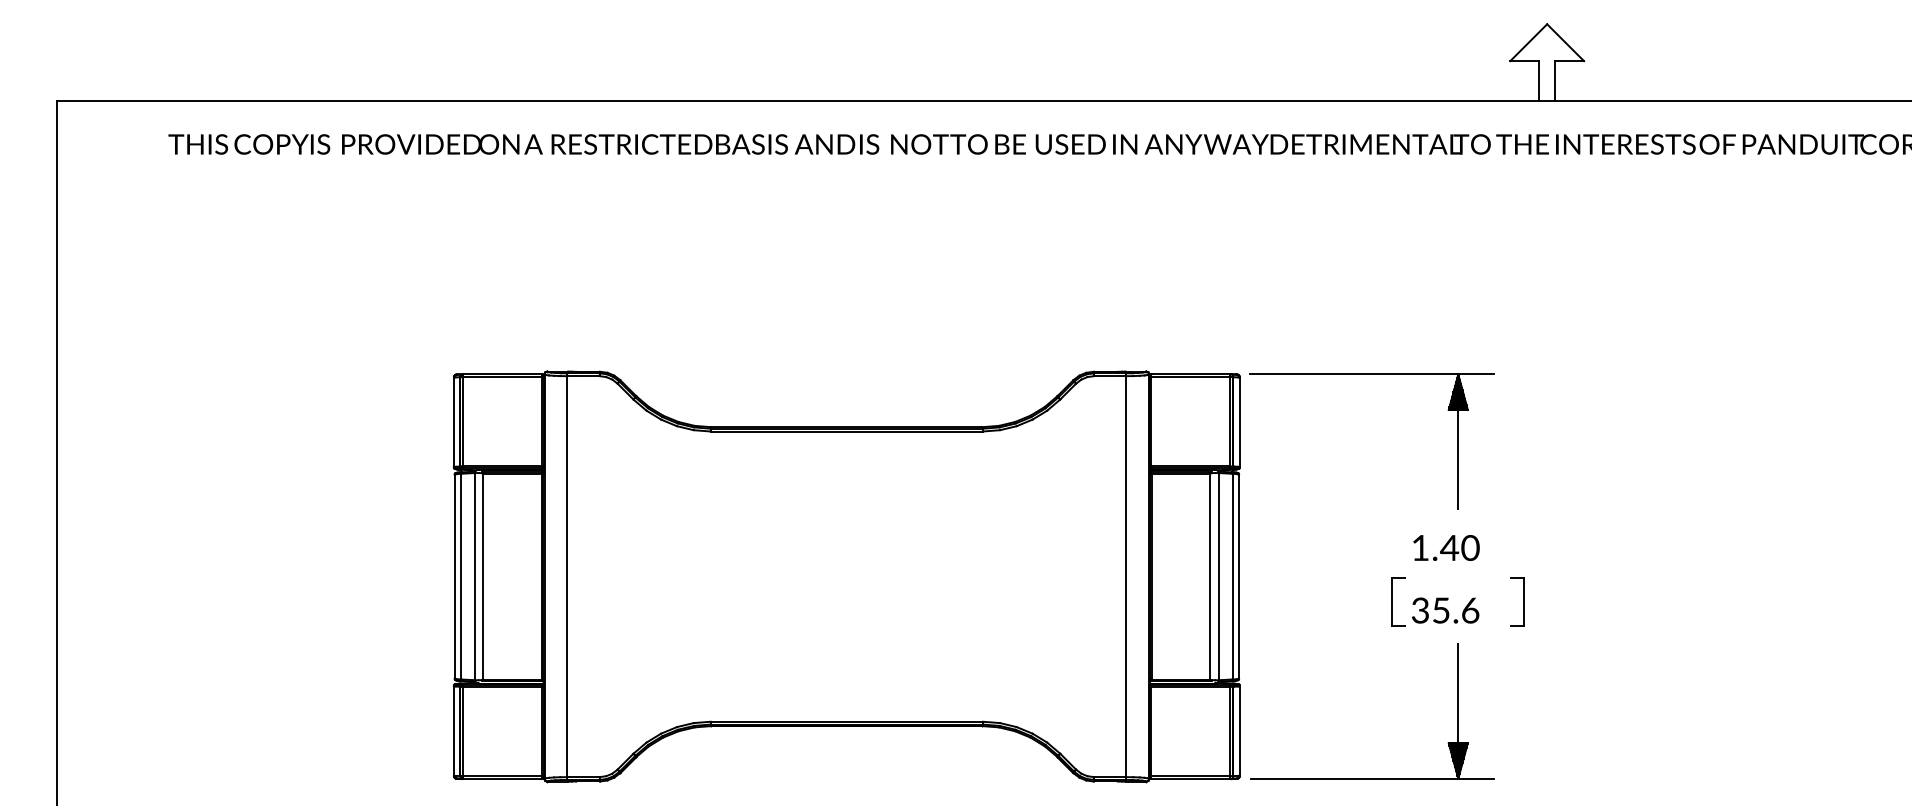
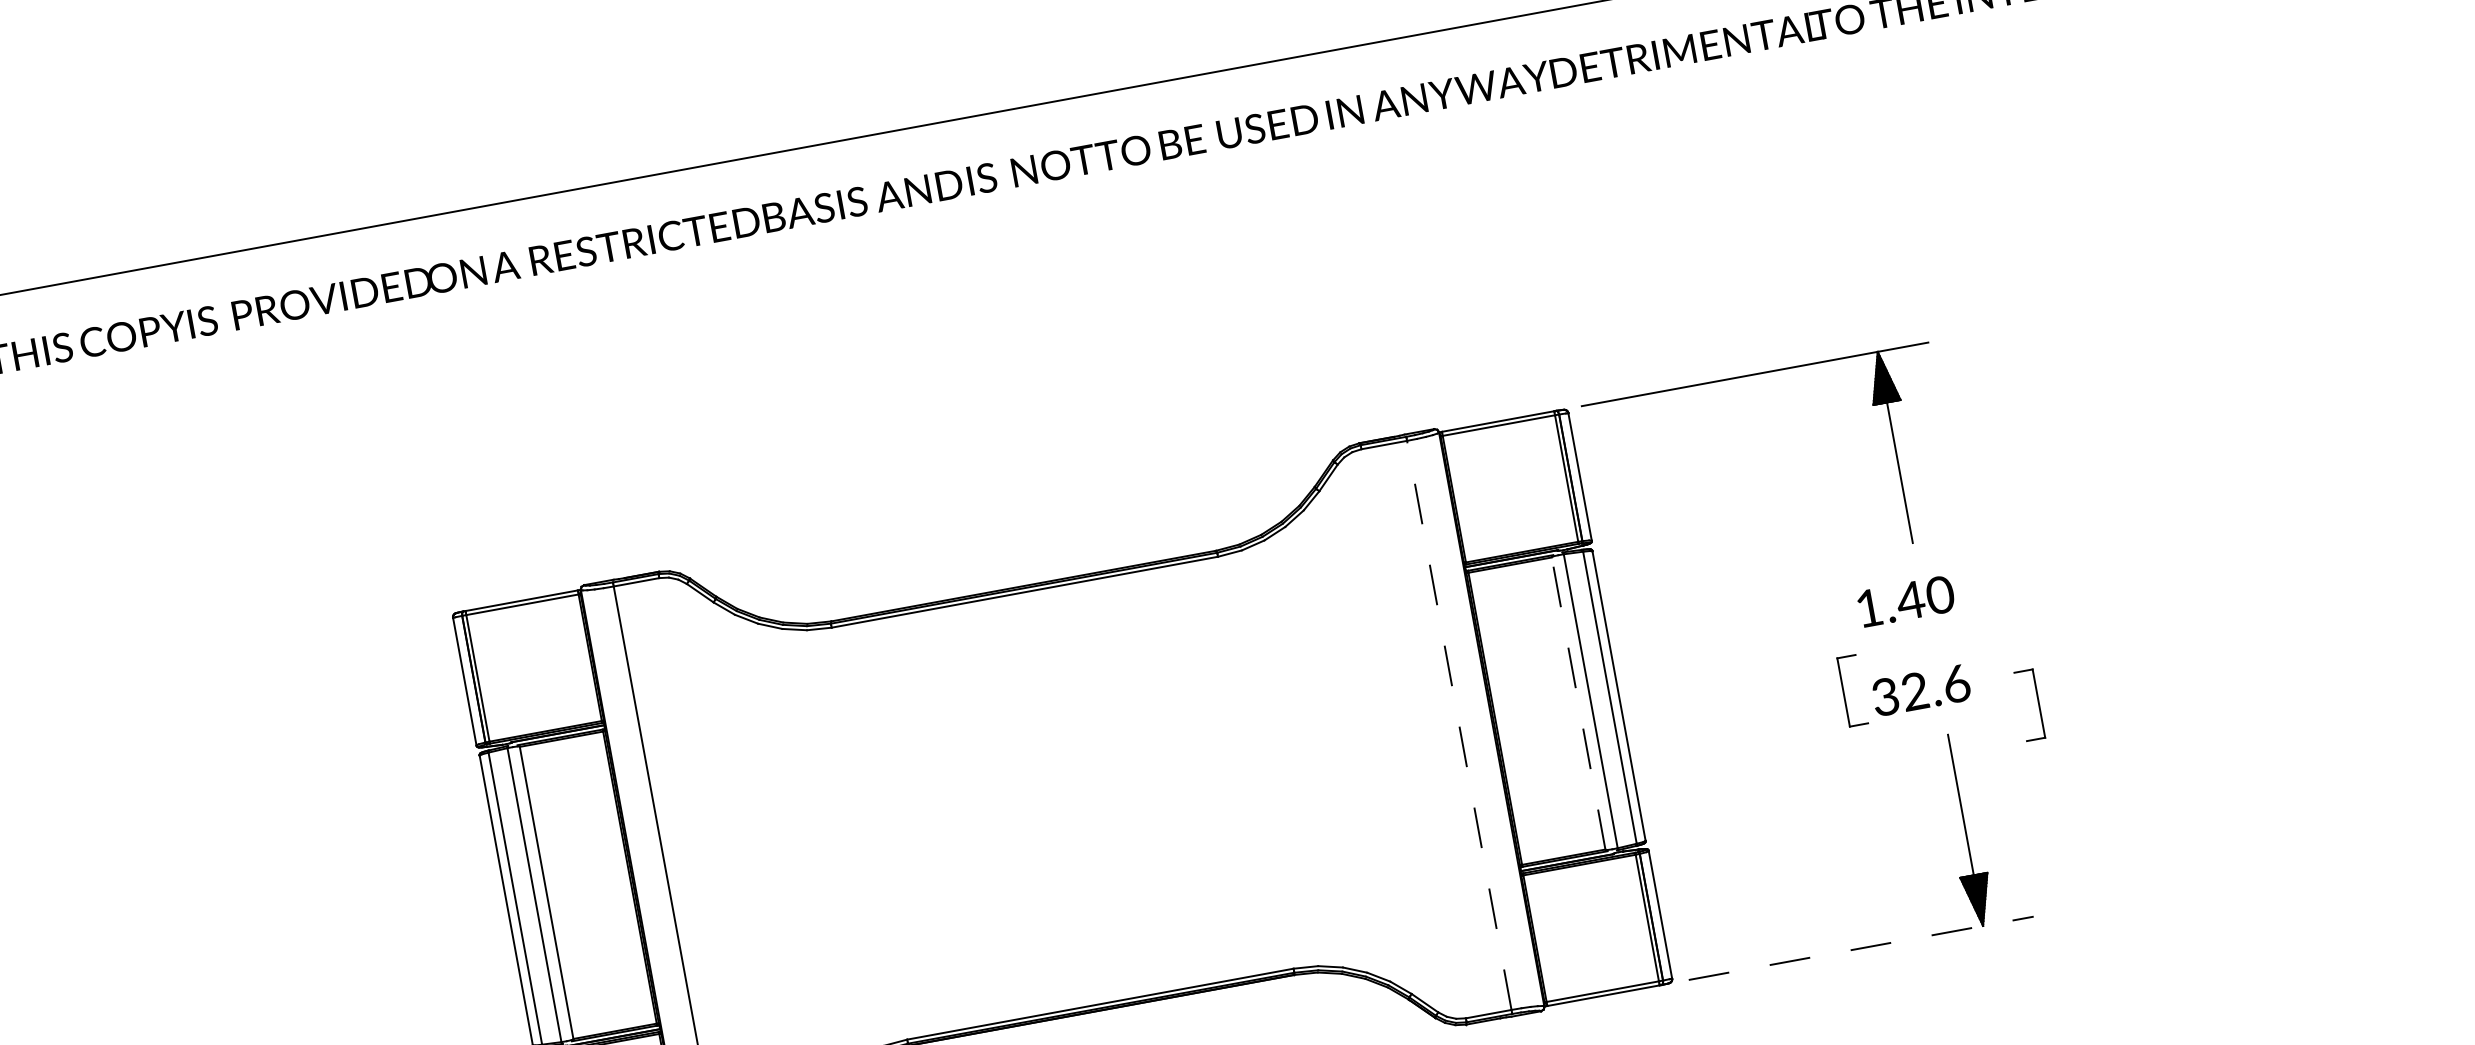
line: (1126, 576) -> (1459, 725), solid -> dashed
line: (1210, 576) -> (1578, 703), solid -> dashed
part: (1517, 601) -> (2029, 704), moved
text: (1440, 610) -> (1913, 691), 35.6 -> 32.6
line: (1372, 778) -> (1861, 947), solid -> dashed

